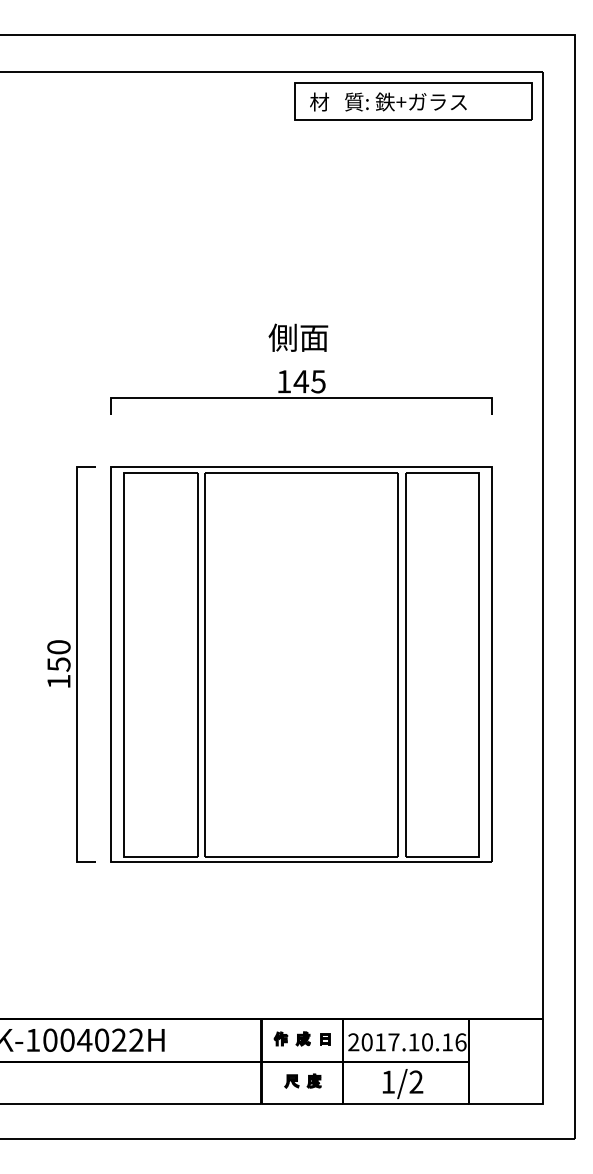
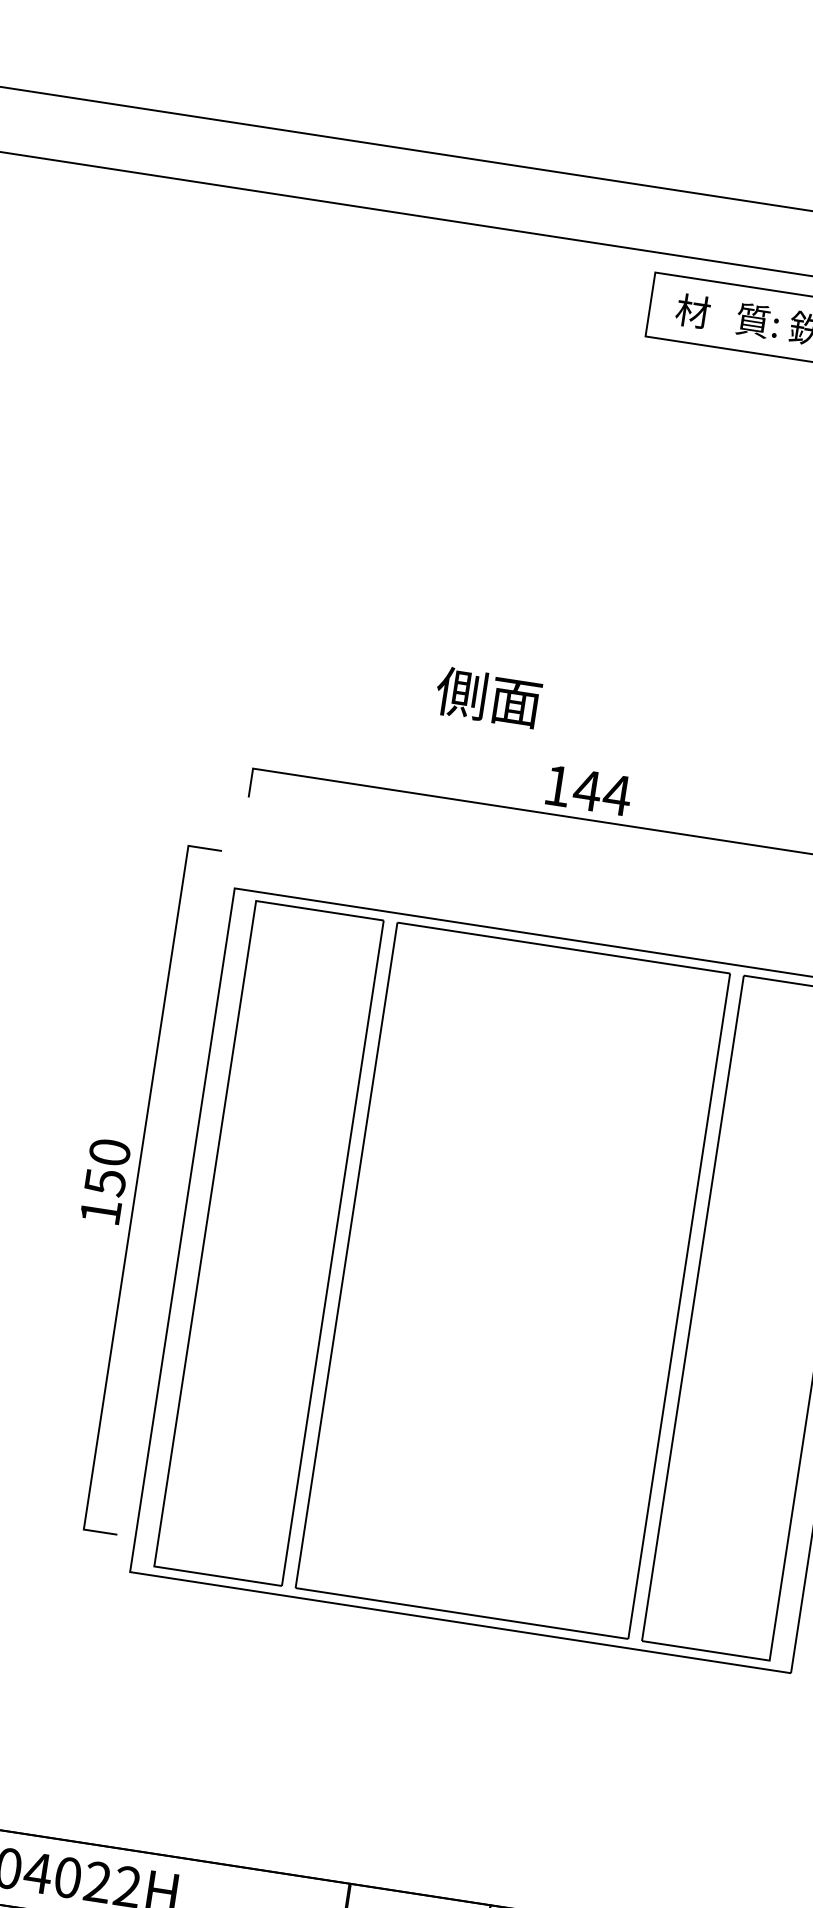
text: (298, 337) -> (488, 697), moved
text: (318, 381) -> (617, 794), 145 -> 144
part: (71, 664) -> (127, 1185), moved

